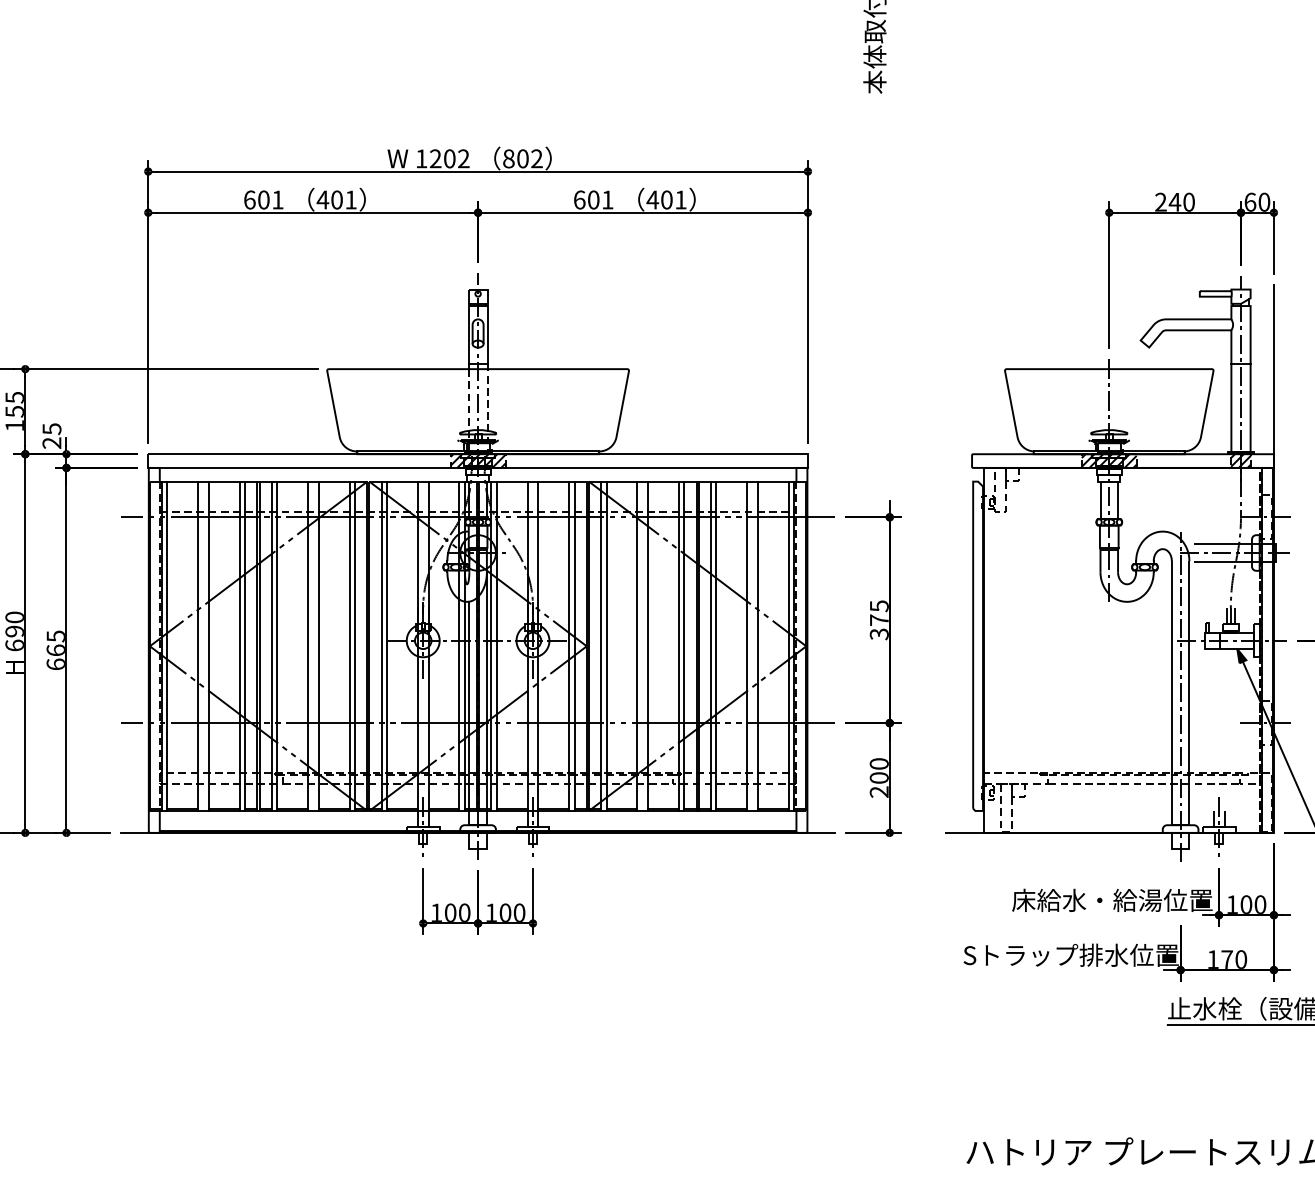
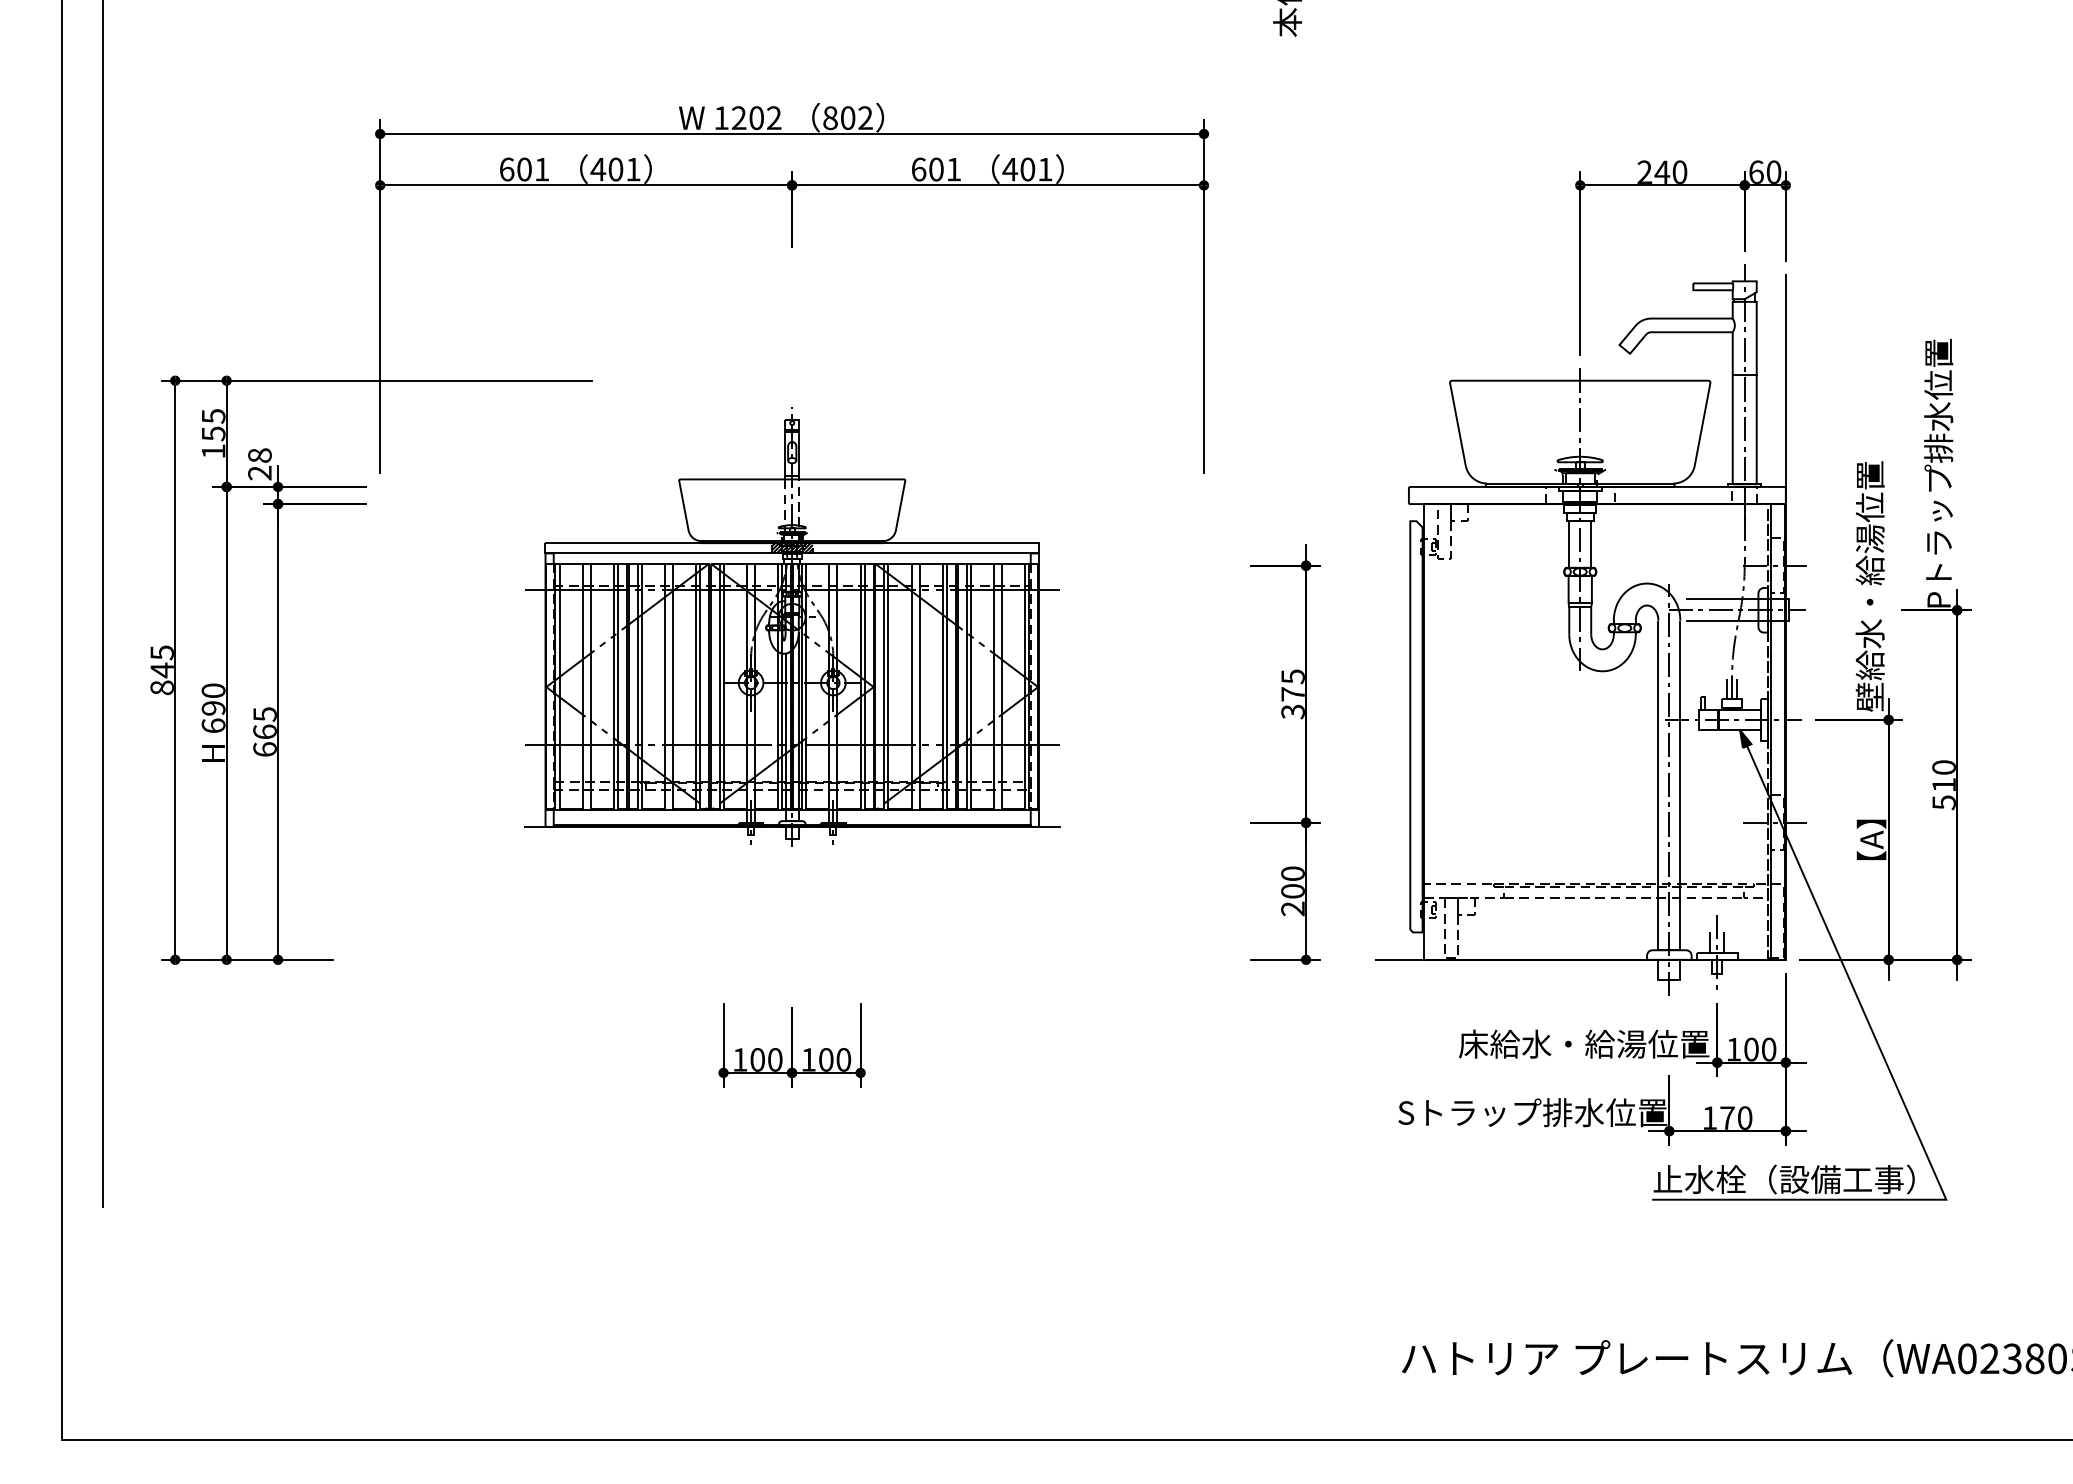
text: (51, 429) -> (259, 455), 25 -> 28
hatch: (1108, 461) -> (1579, 495), removed
hatch: (1240, 461) -> (1744, 495), removed
part: (478, 566) -> (792, 627), size x0.6

